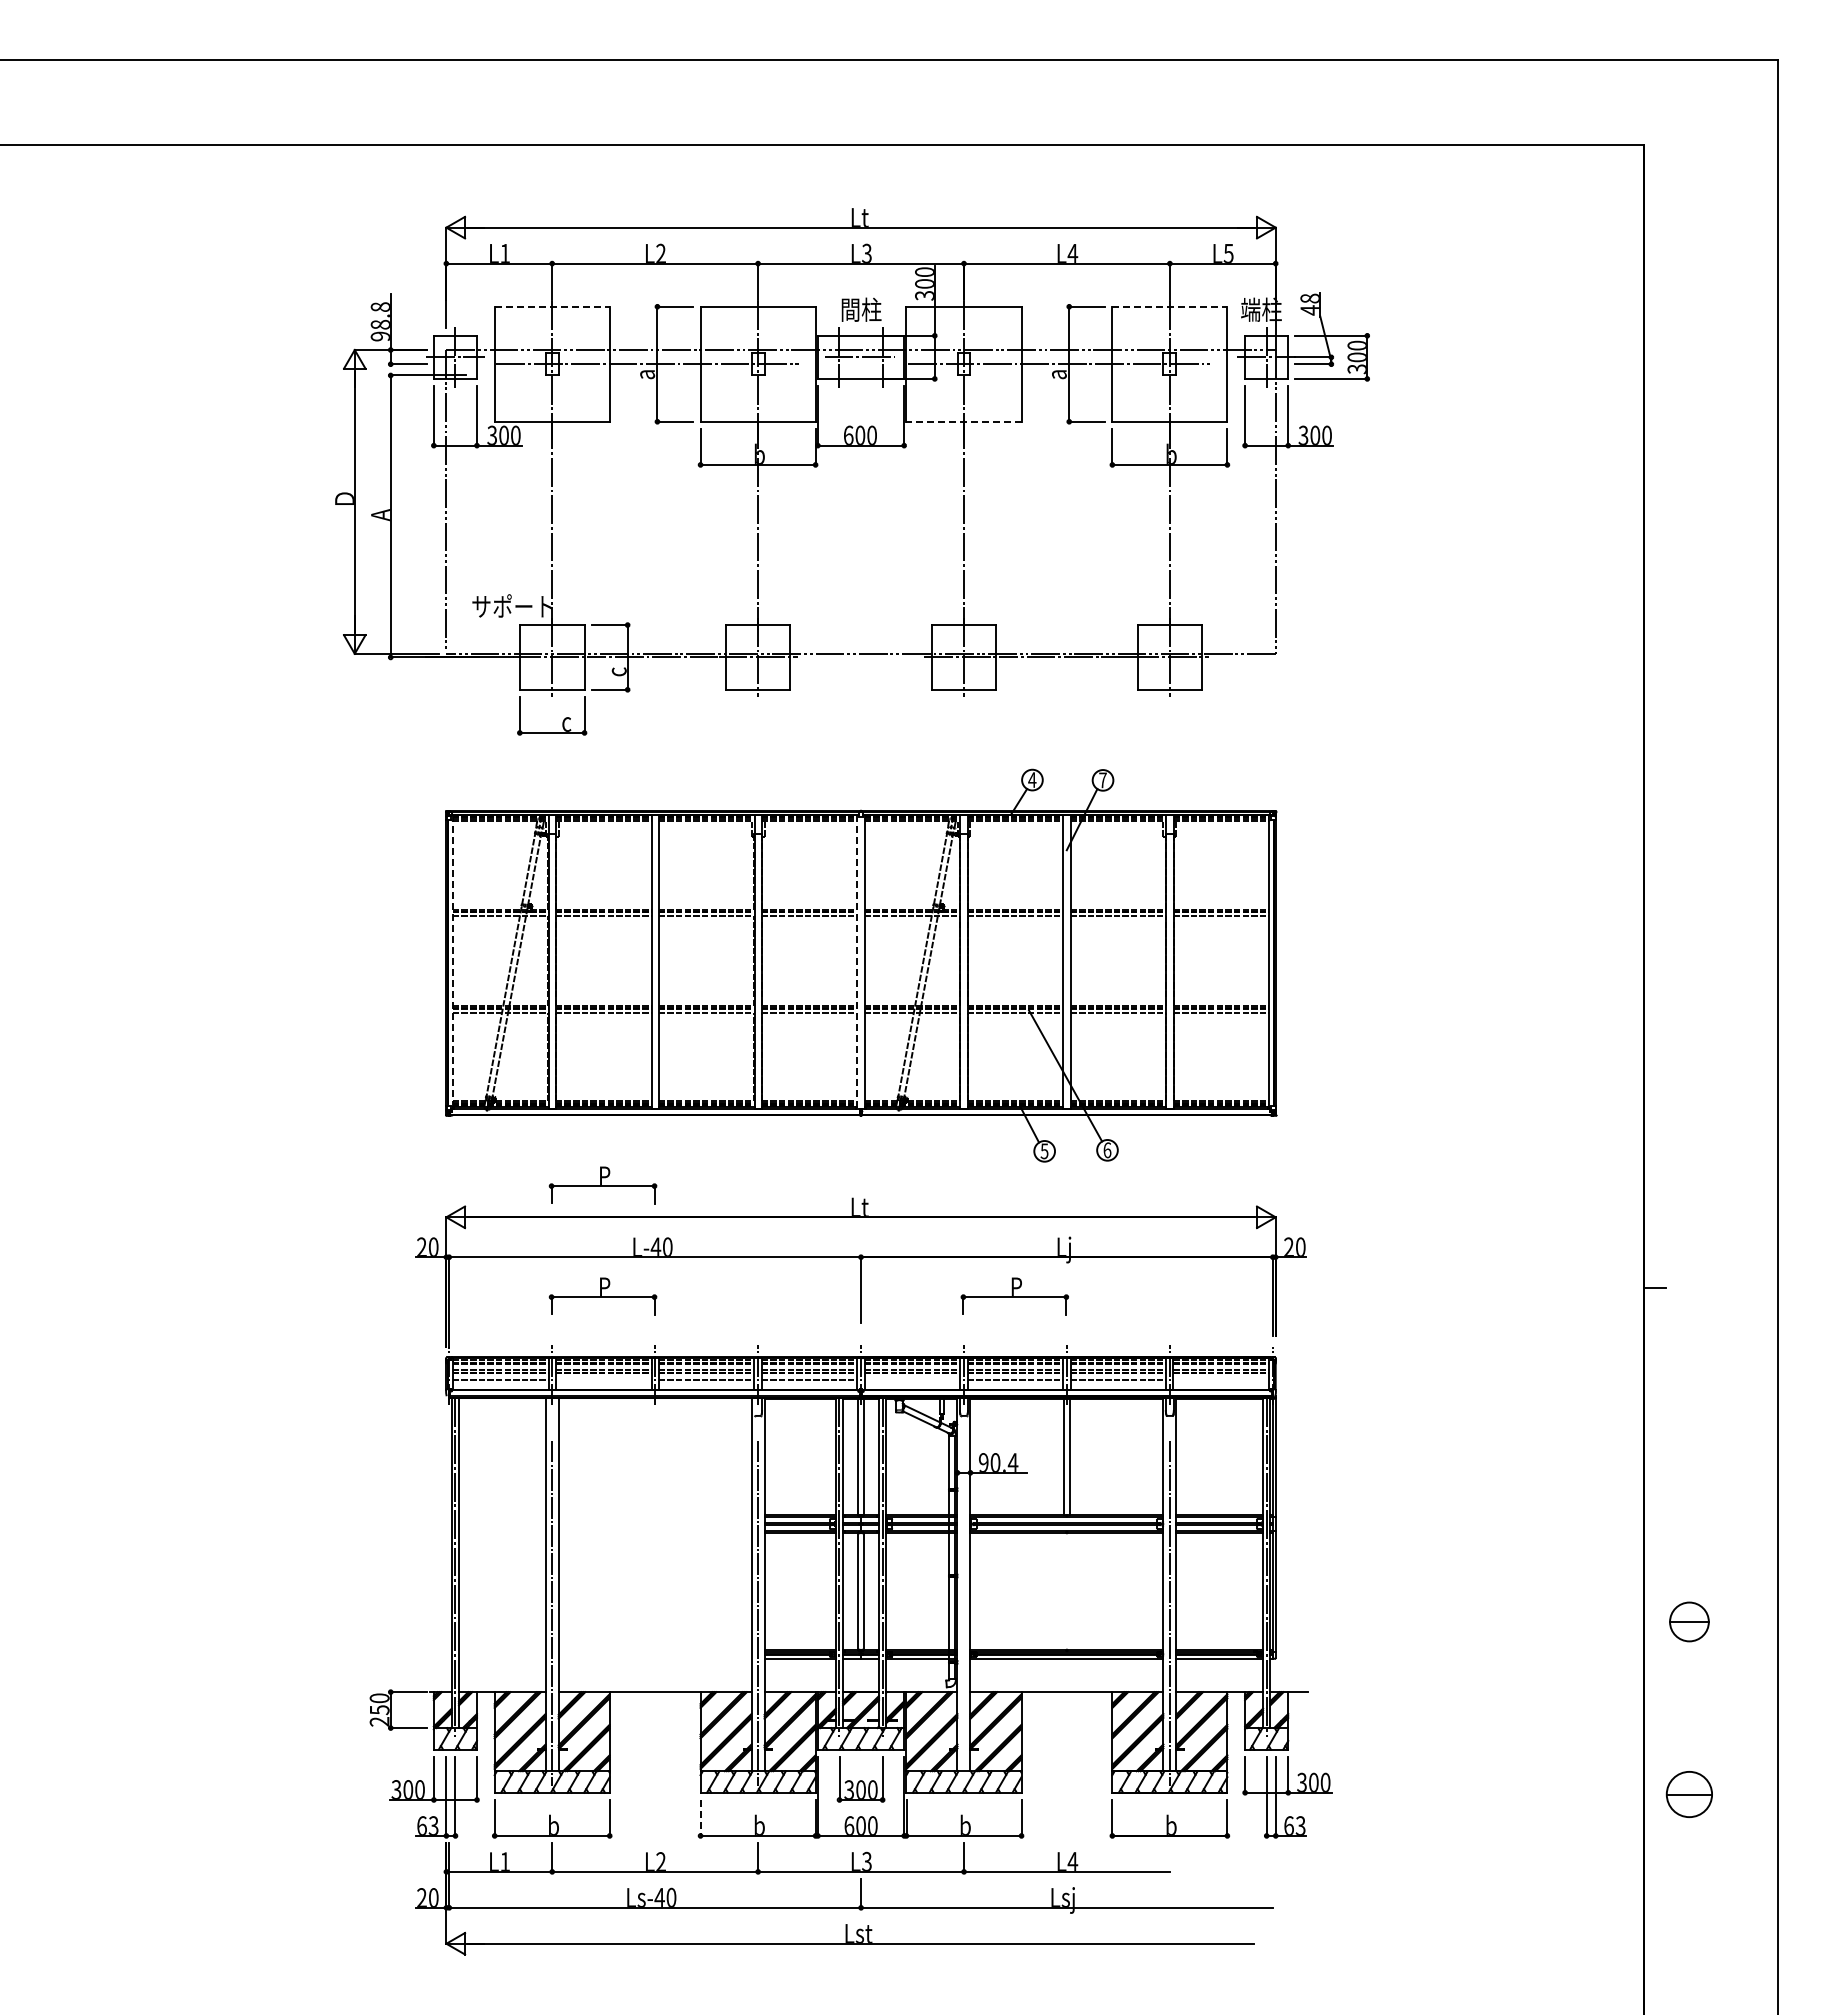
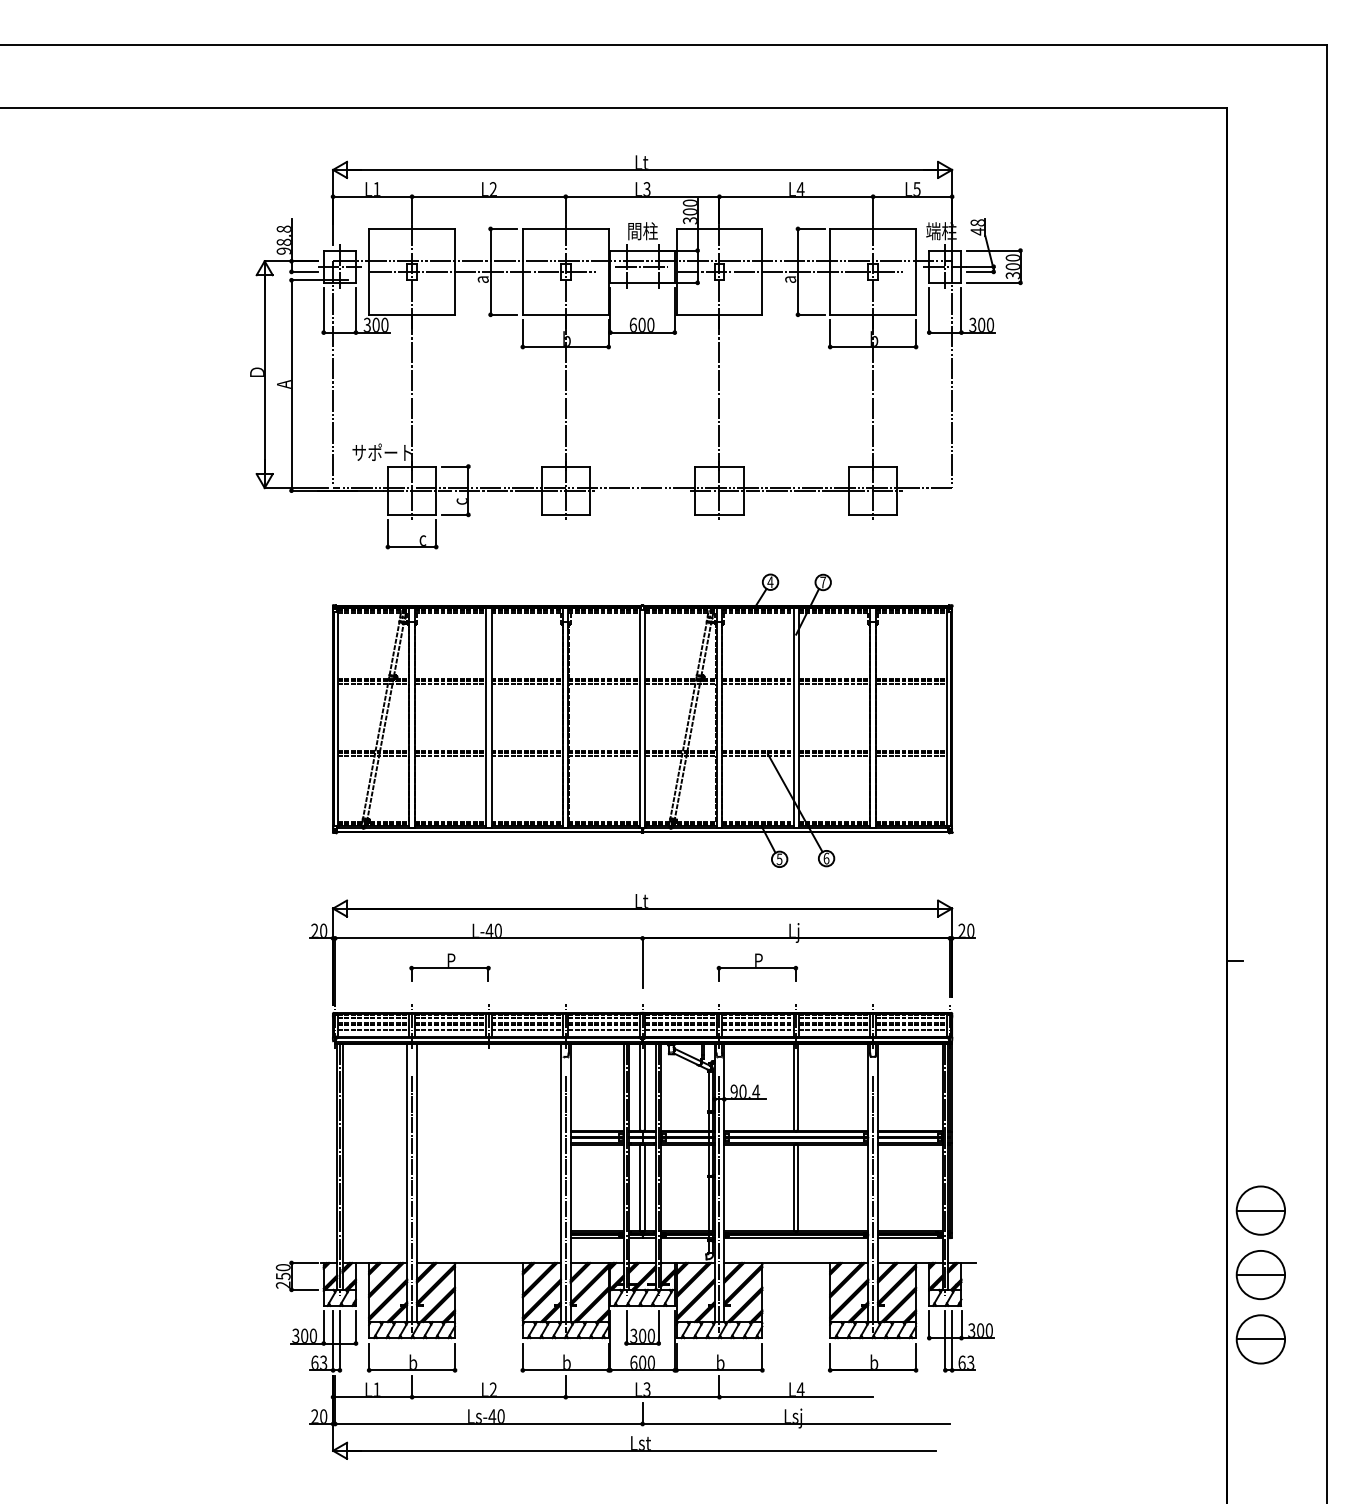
line: (552, 306) -> (412, 228), dashed -> solid
line: (1169, 306) -> (872, 228), dashed -> solid
line: (964, 421) -> (719, 314), dashed -> solid
line: (452, 962) -> (337, 718), dashed -> solid
line: (857, 962) -> (639, 718), dashed -> solid
part: (602, 1185) -> (449, 884), removed
line: (603, 1379) -> (450, 1029), added
line: (912, 1379) -> (681, 1029), added
line: (1221, 1379) -> (911, 1029), added
line: (1064, 1591) -> (794, 1187), added
line: (1069, 1591) -> (798, 1187), added
line: (963, 1612) -> (719, 1203), added
part: (1689, 1621) -> (1260, 1210), size x1.67
part: (1689, 1708) -> (1260, 1275), added
part: (1689, 1794) -> (1260, 1339), size x1.43
line: (700, 1818) -> (522, 1357), dashed -> solid

